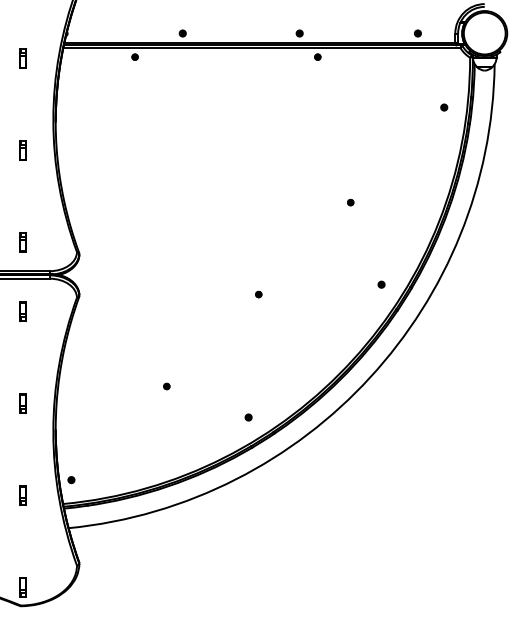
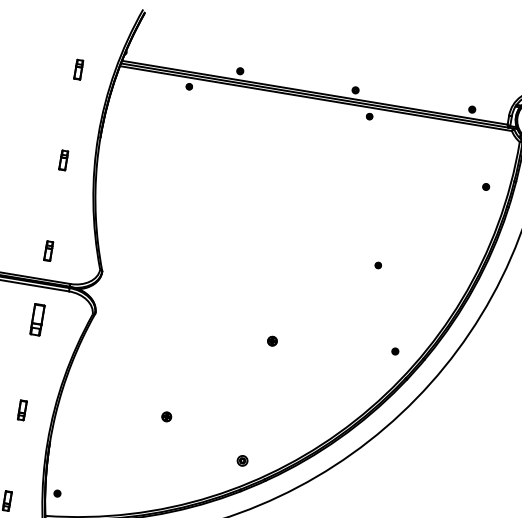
part: (258, 294) -> (272, 341), size x1.6
part: (22, 311) -> (36, 319), size x1.6
part: (166, 386) -> (166, 416), size x1.6
part: (248, 417) -> (242, 460), size x1.6

